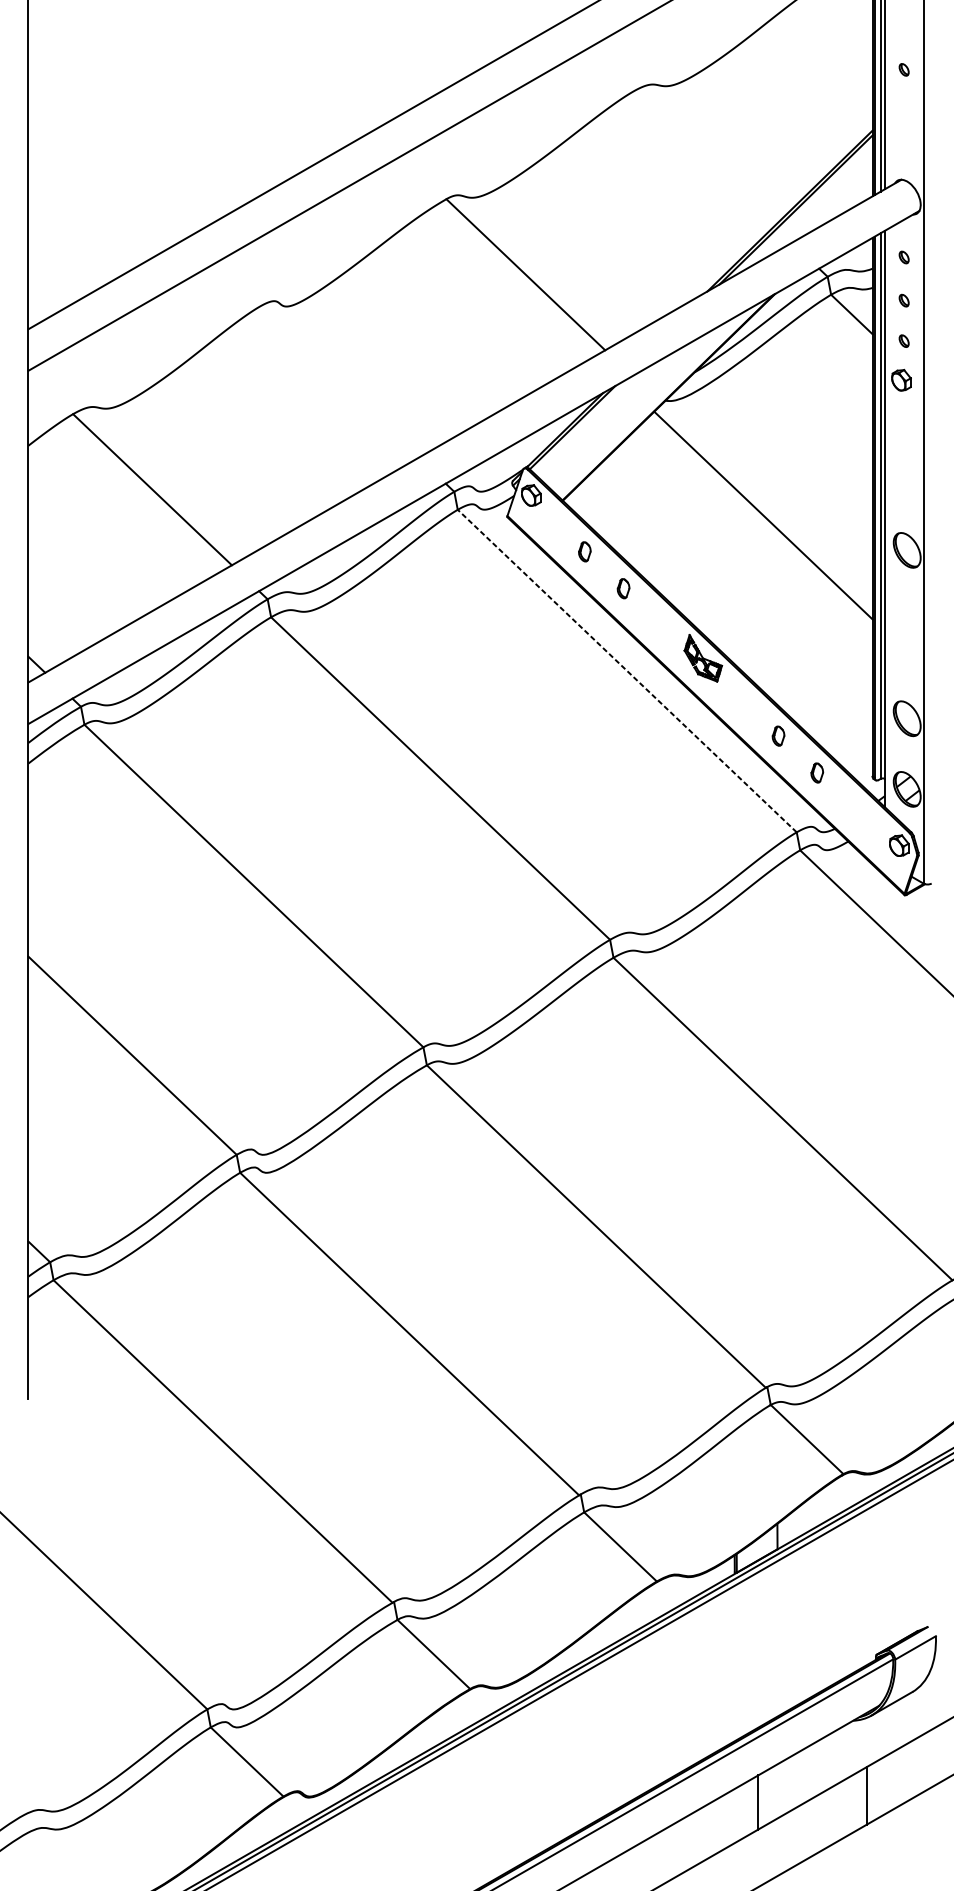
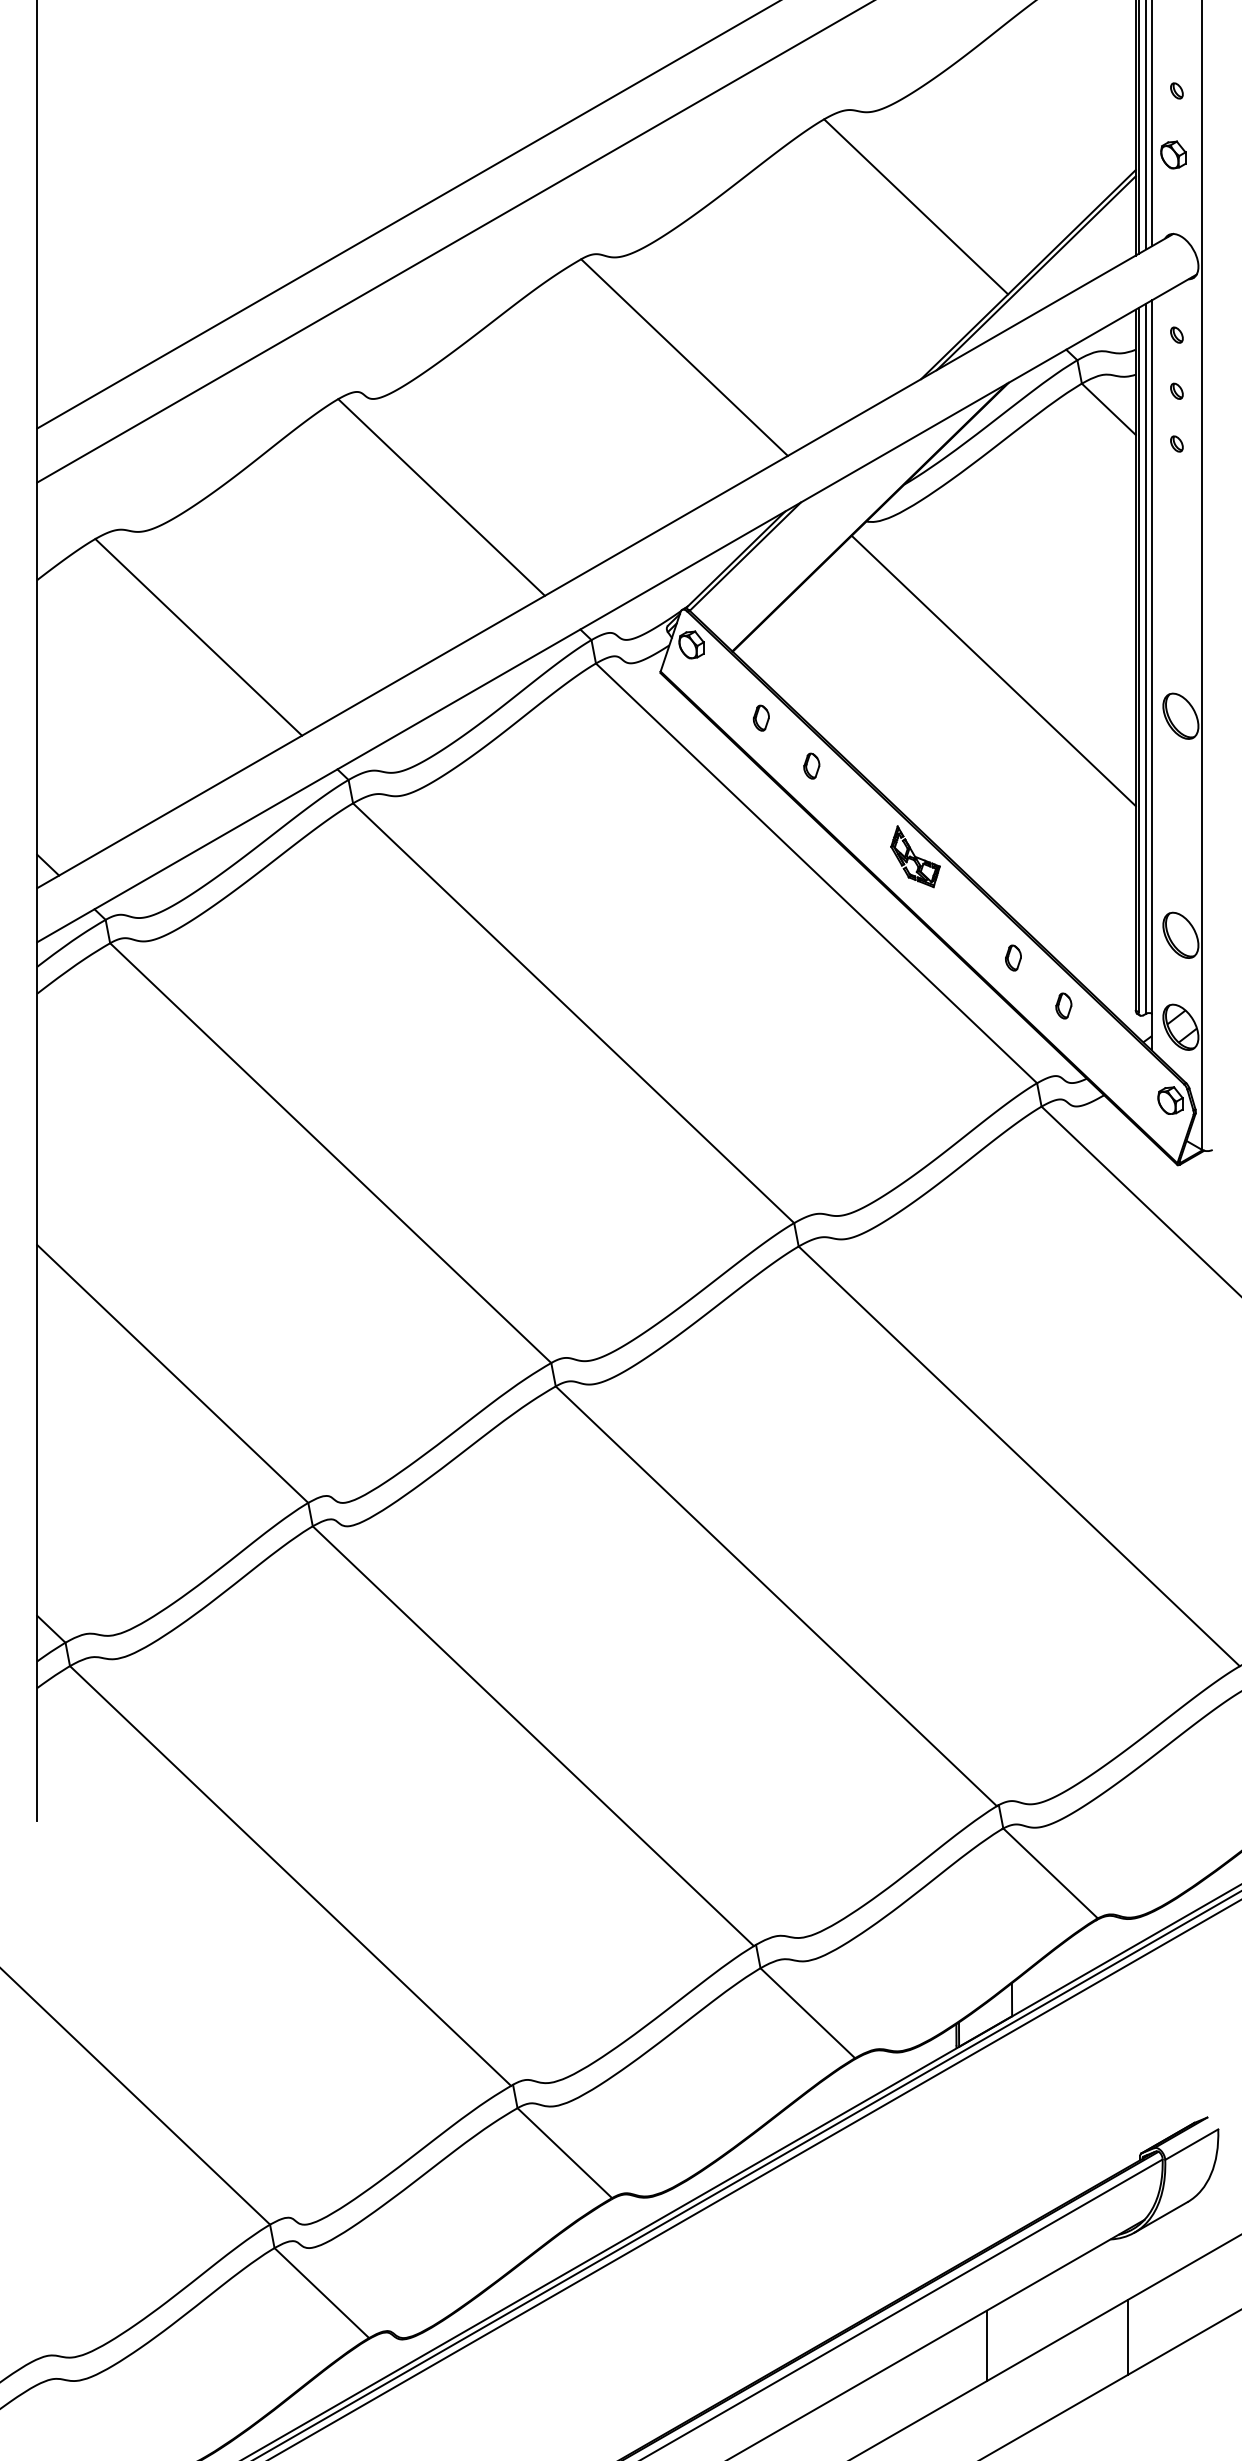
line: (704, 158) -> (916, 206), added
part: (901, 379) -> (1173, 154), moved
line: (339, 382) -> (441, 497), added
line: (627, 671) -> (816, 873), dashed -> solid

